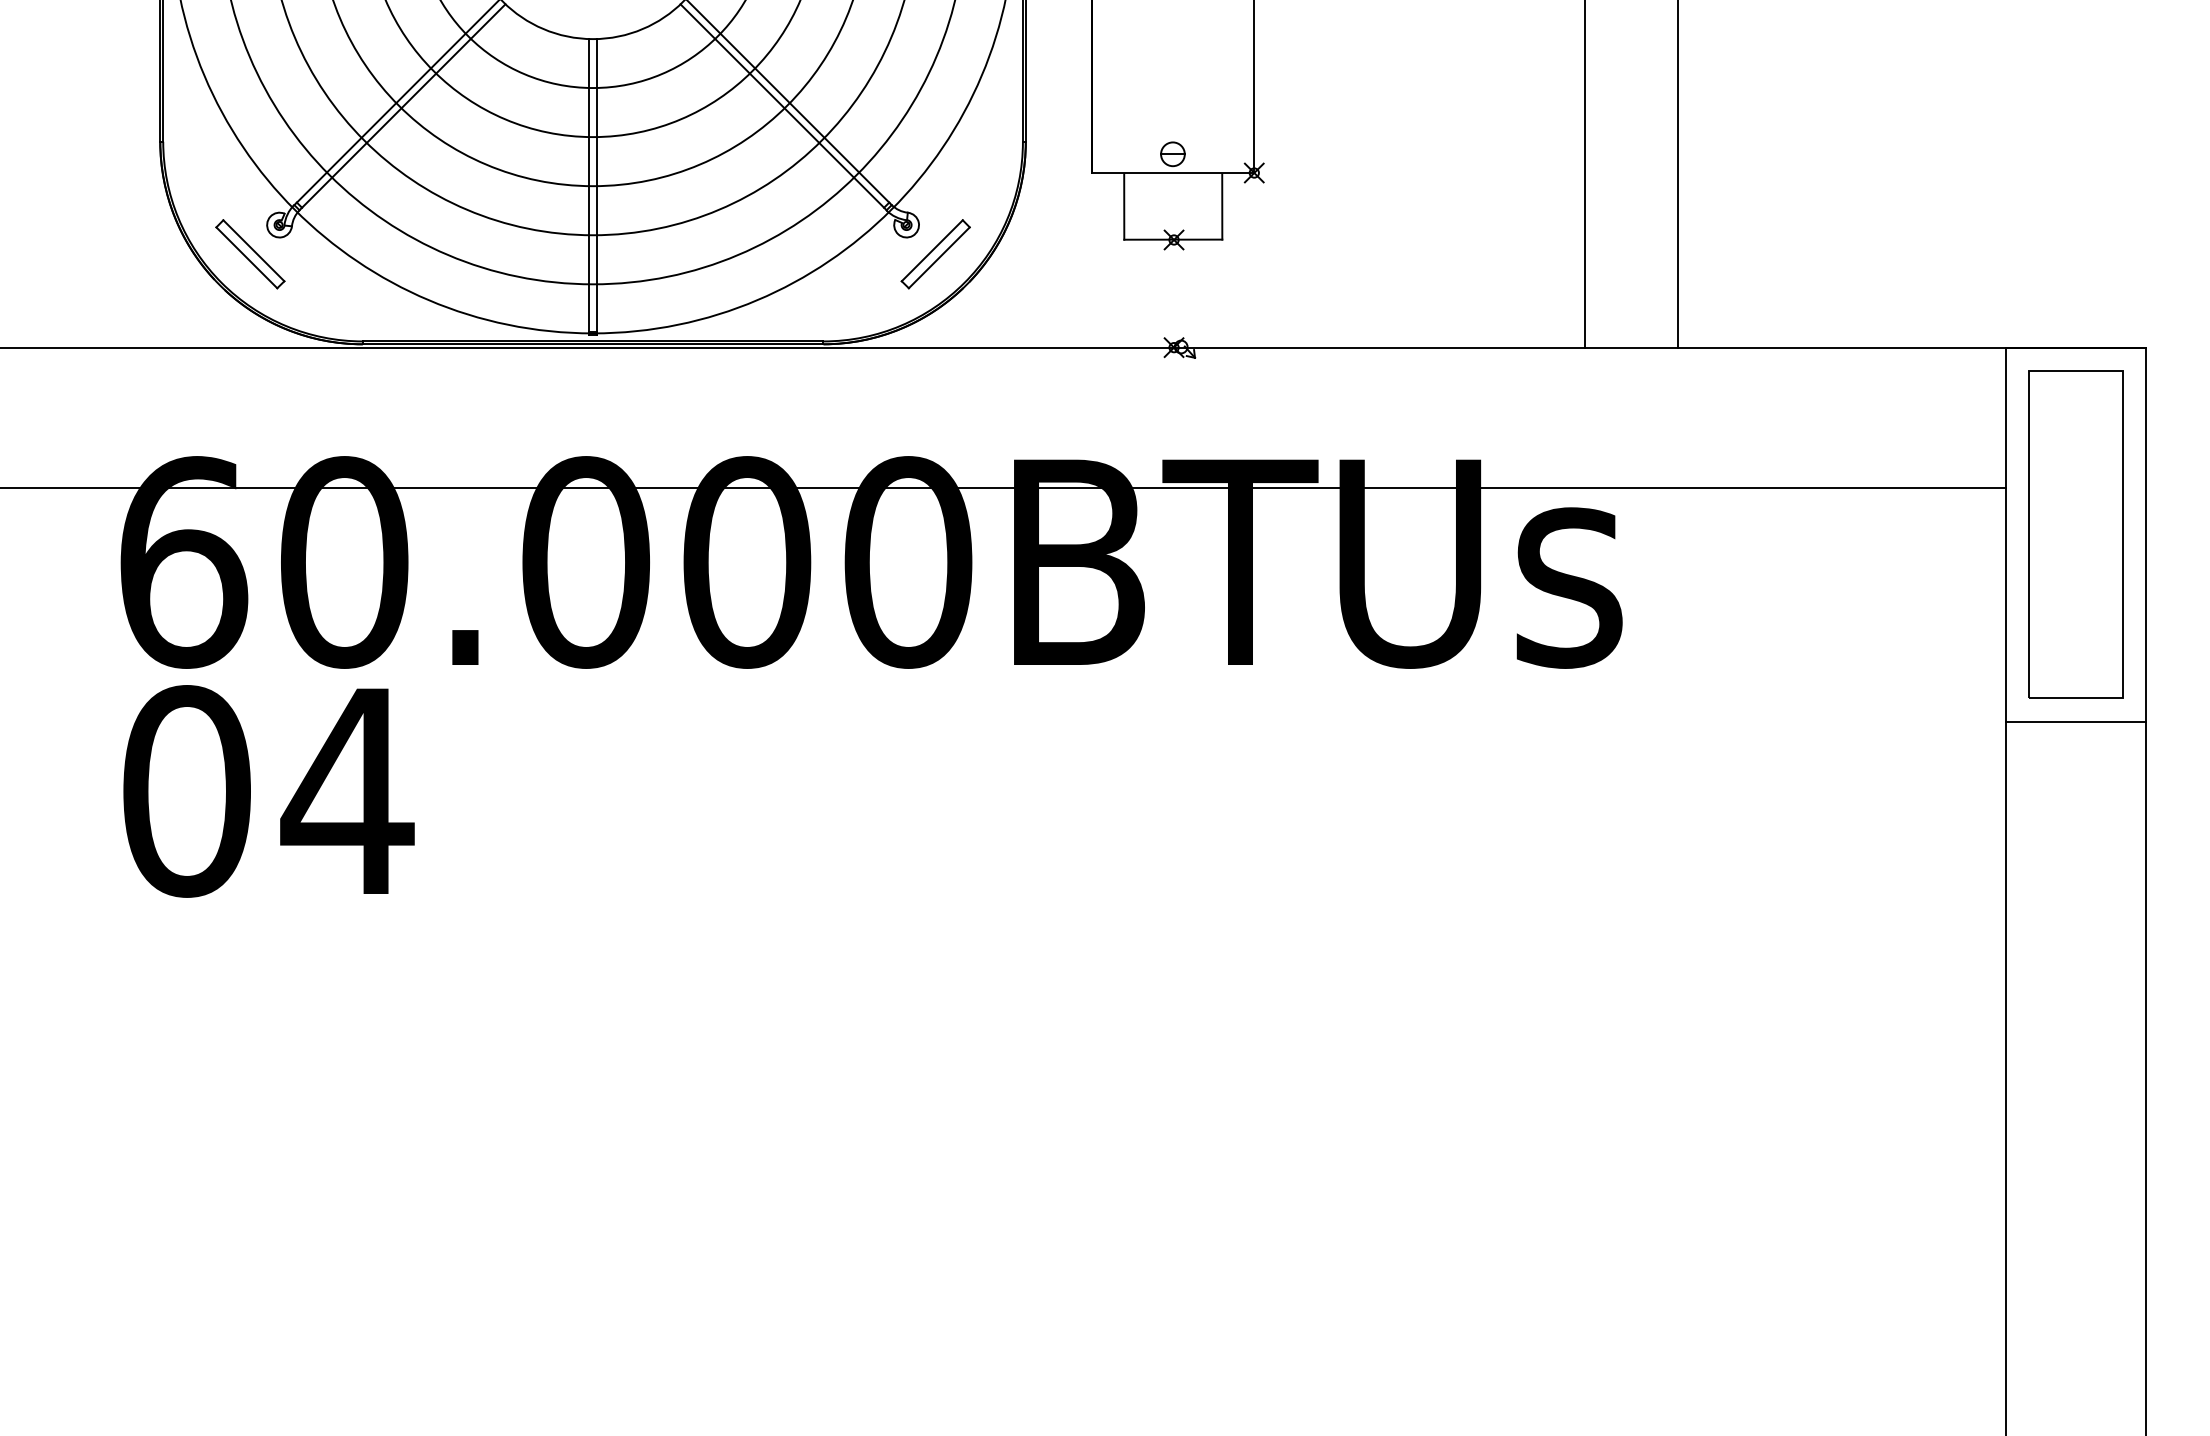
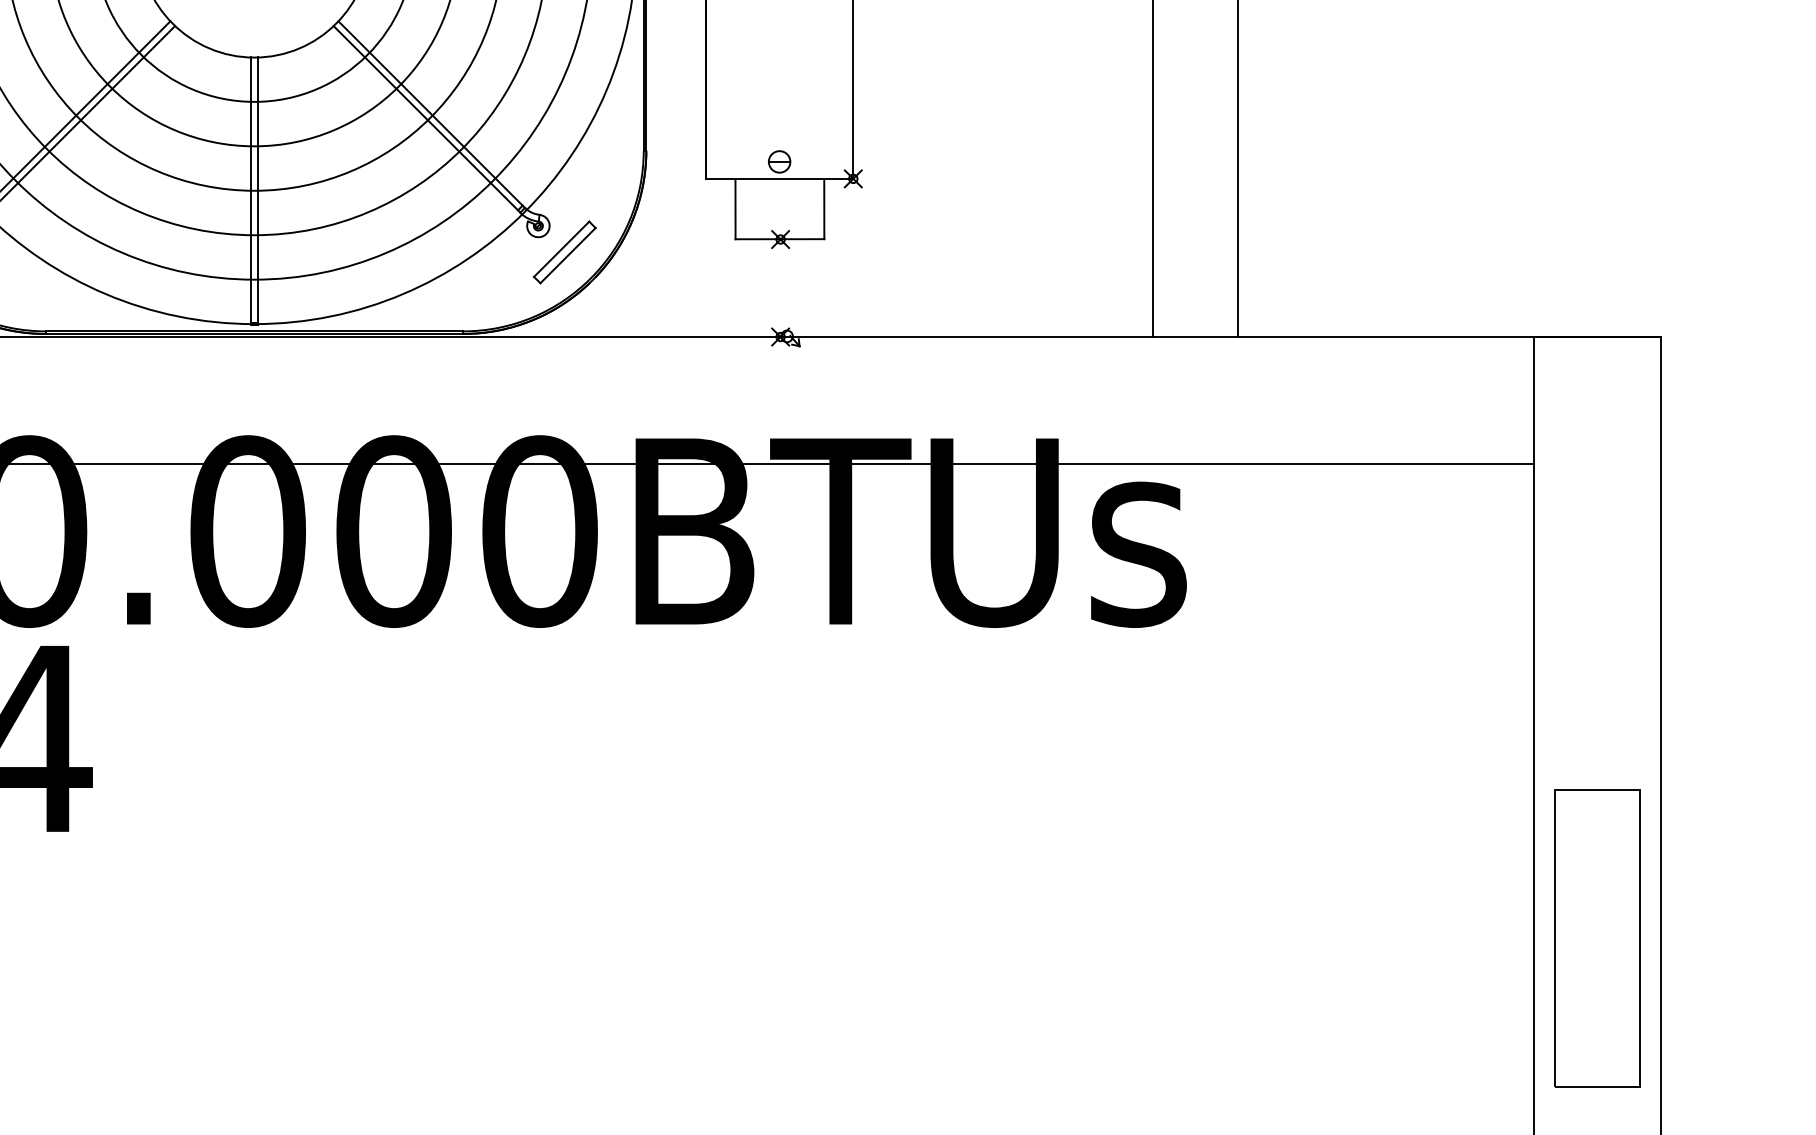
part: (2075, 534) -> (1597, 938), moved
line: (2075, 721) -> (1597, 675), removed

